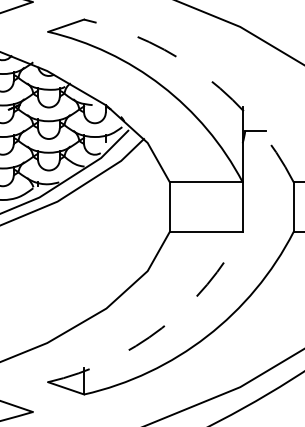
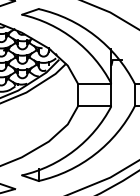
arc: (205, 77) -> (94, 35), dashed -> solid
arc: (162, 327) -> (74, 150), dashed -> solid

